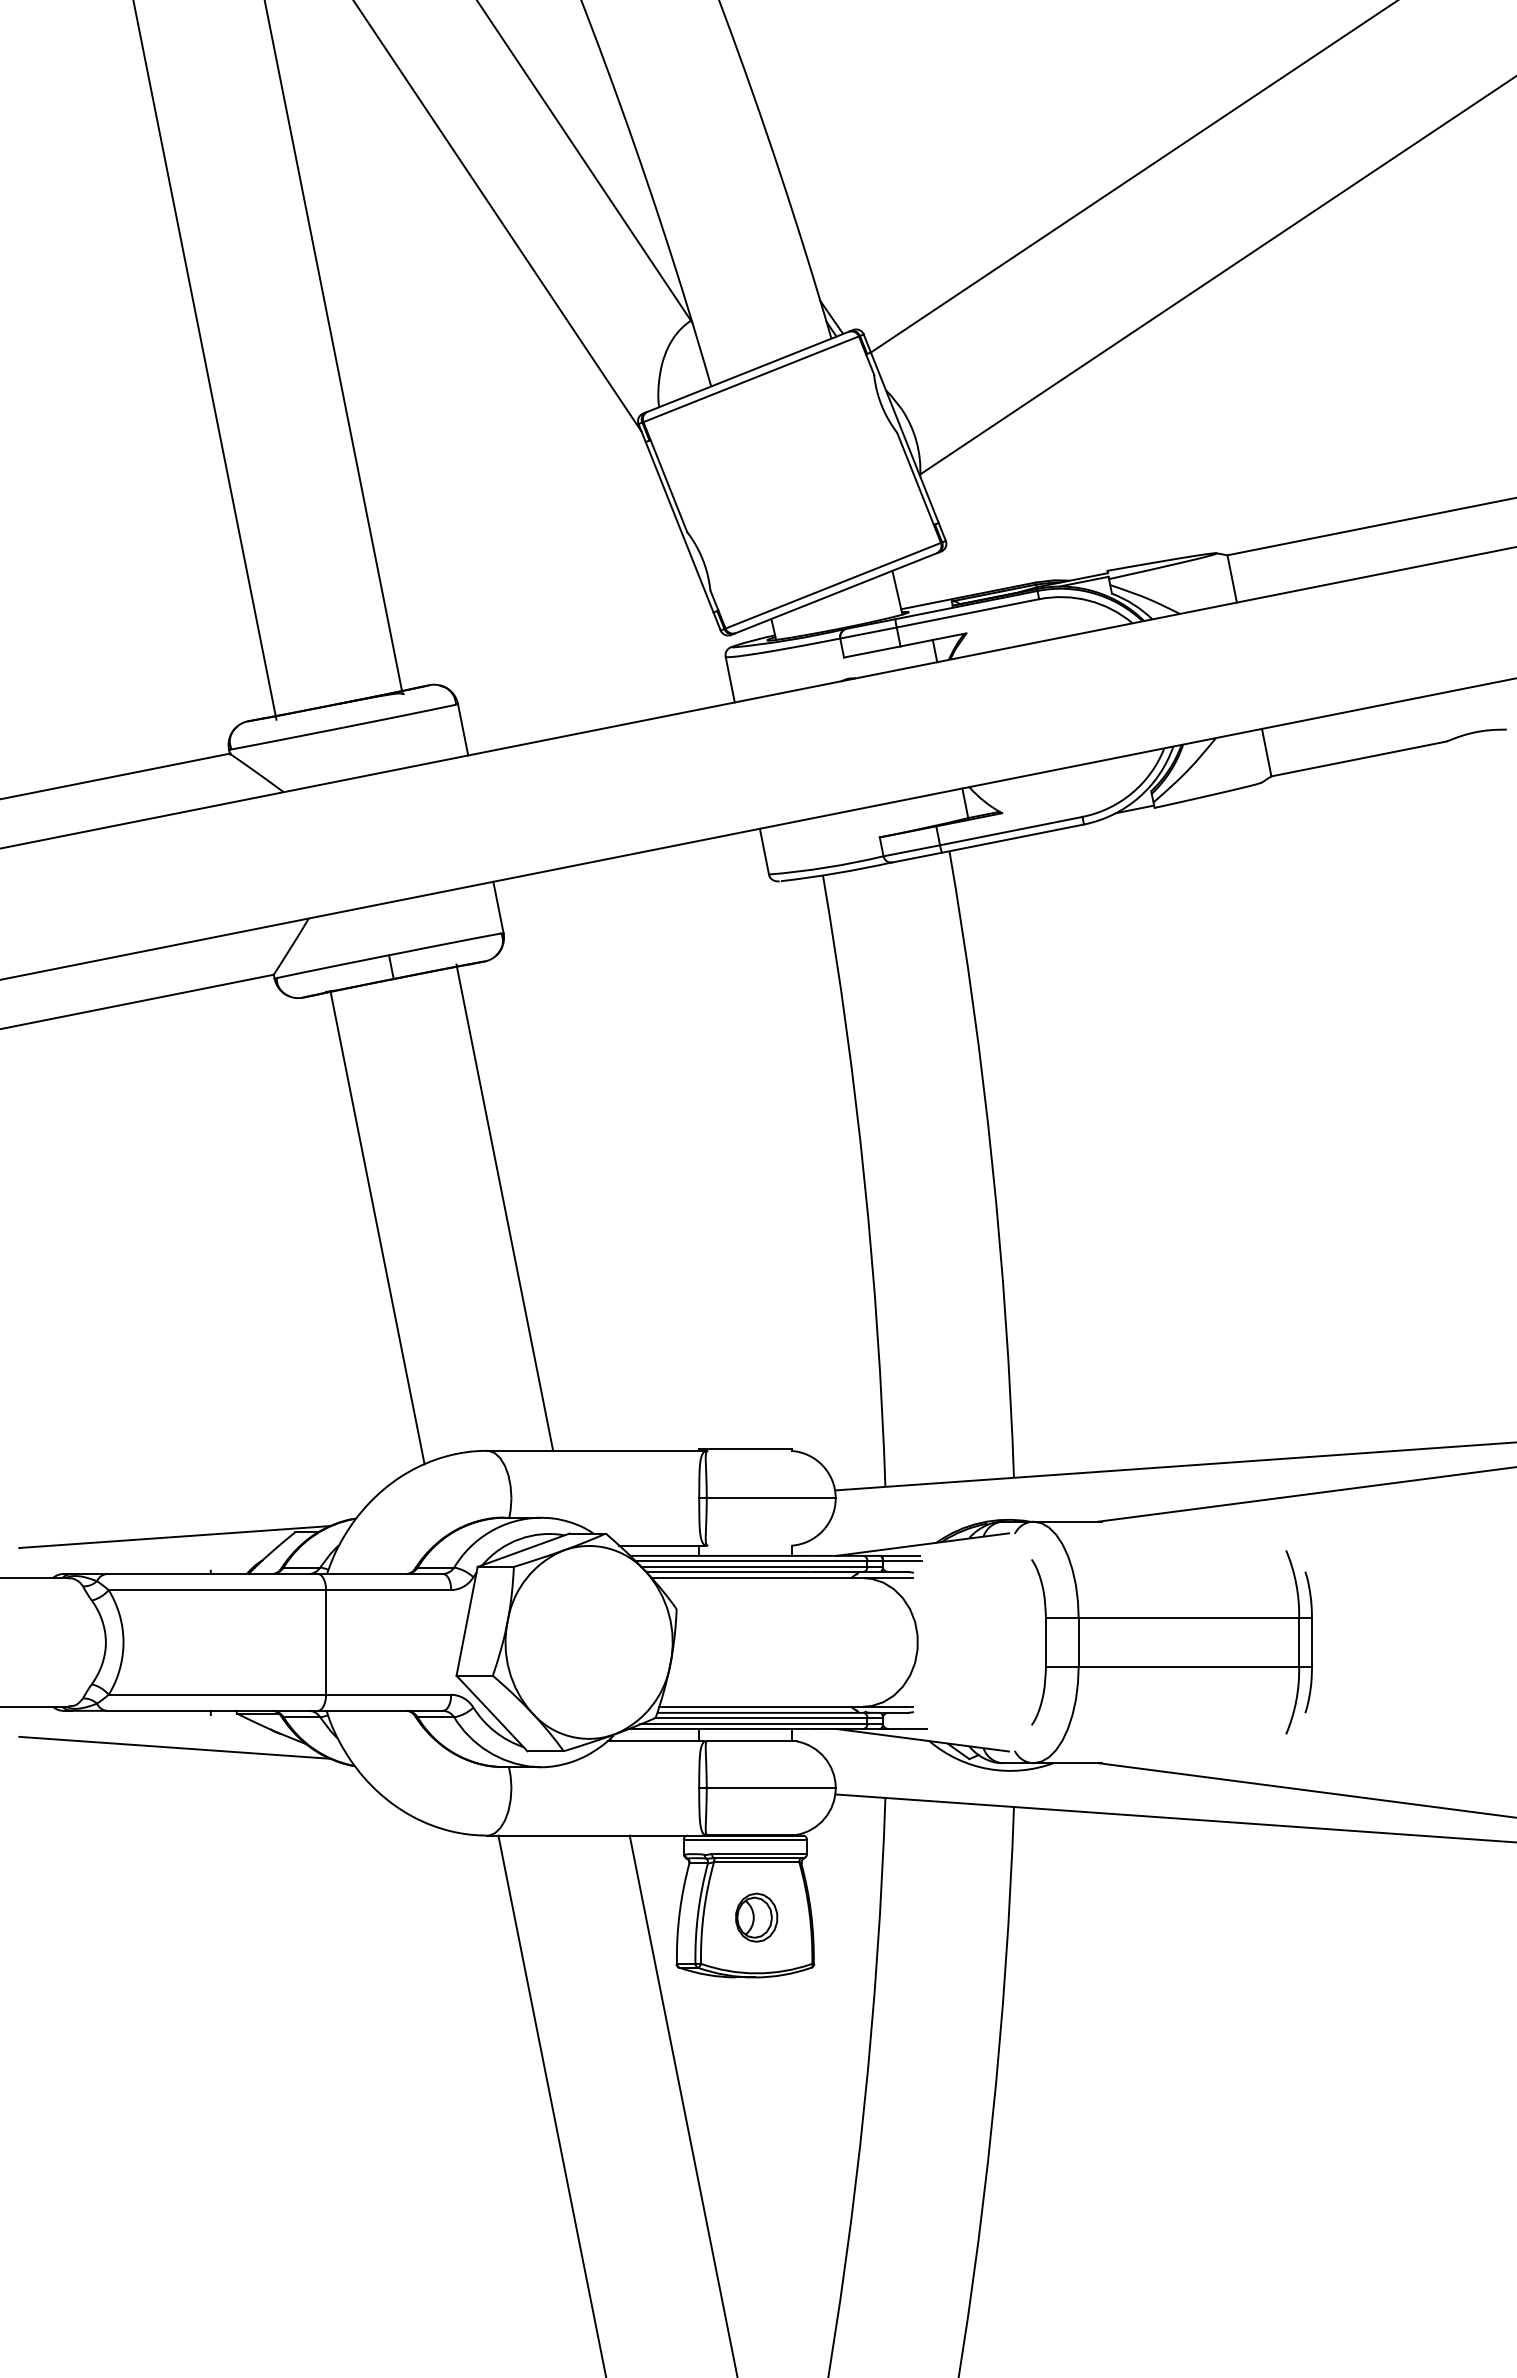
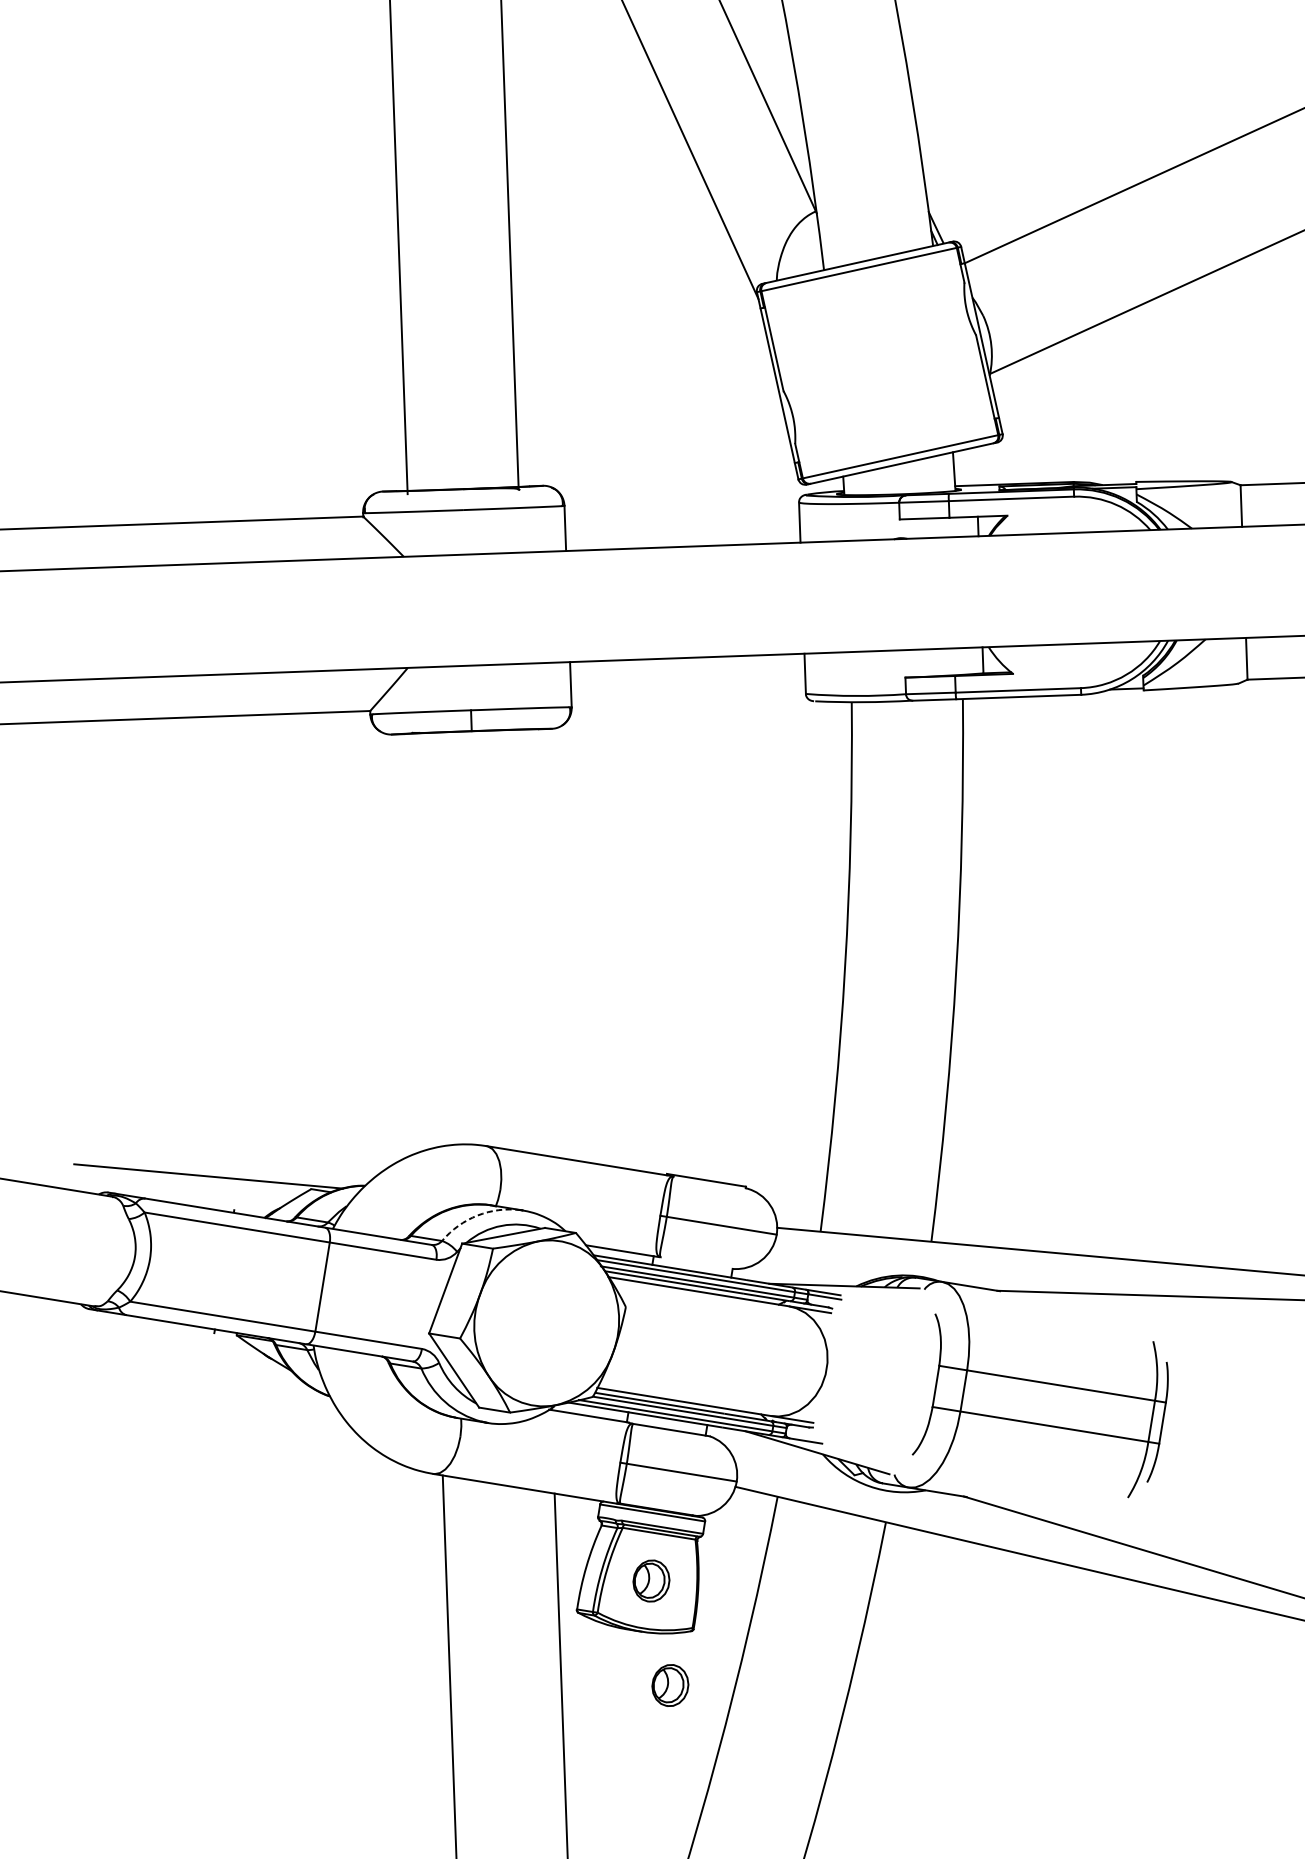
line: (504, 1207) -> (534, 941), removed
line: (377, 1227) -> (423, 940), removed
arc: (490, 1531) -> (477, 1215), solid -> dashed
line: (175, 1747) -> (179, 1355), removed
part: (797, 2033) -> (670, 1685), added

